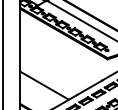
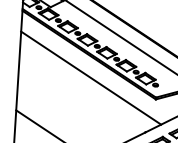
line: (65, 48) -> (90, 78), added

